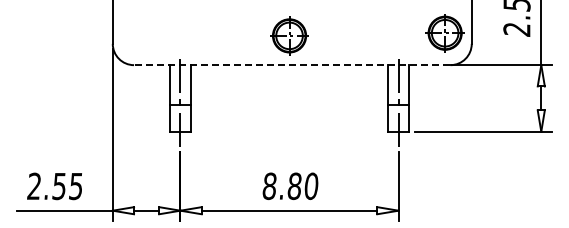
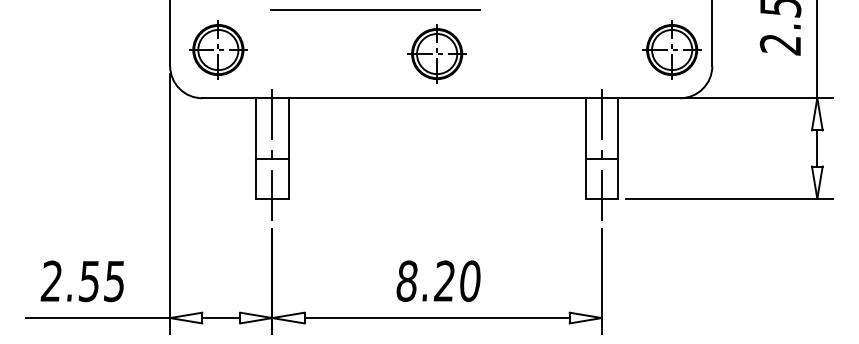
line: (248, 6) -> (375, 9), added
part: (144, 33) -> (218, 50), added
line: (291, 65) -> (440, 98), dashed -> solid
text: (294, 186) -> (444, 281), 8.80 -> 8.20

